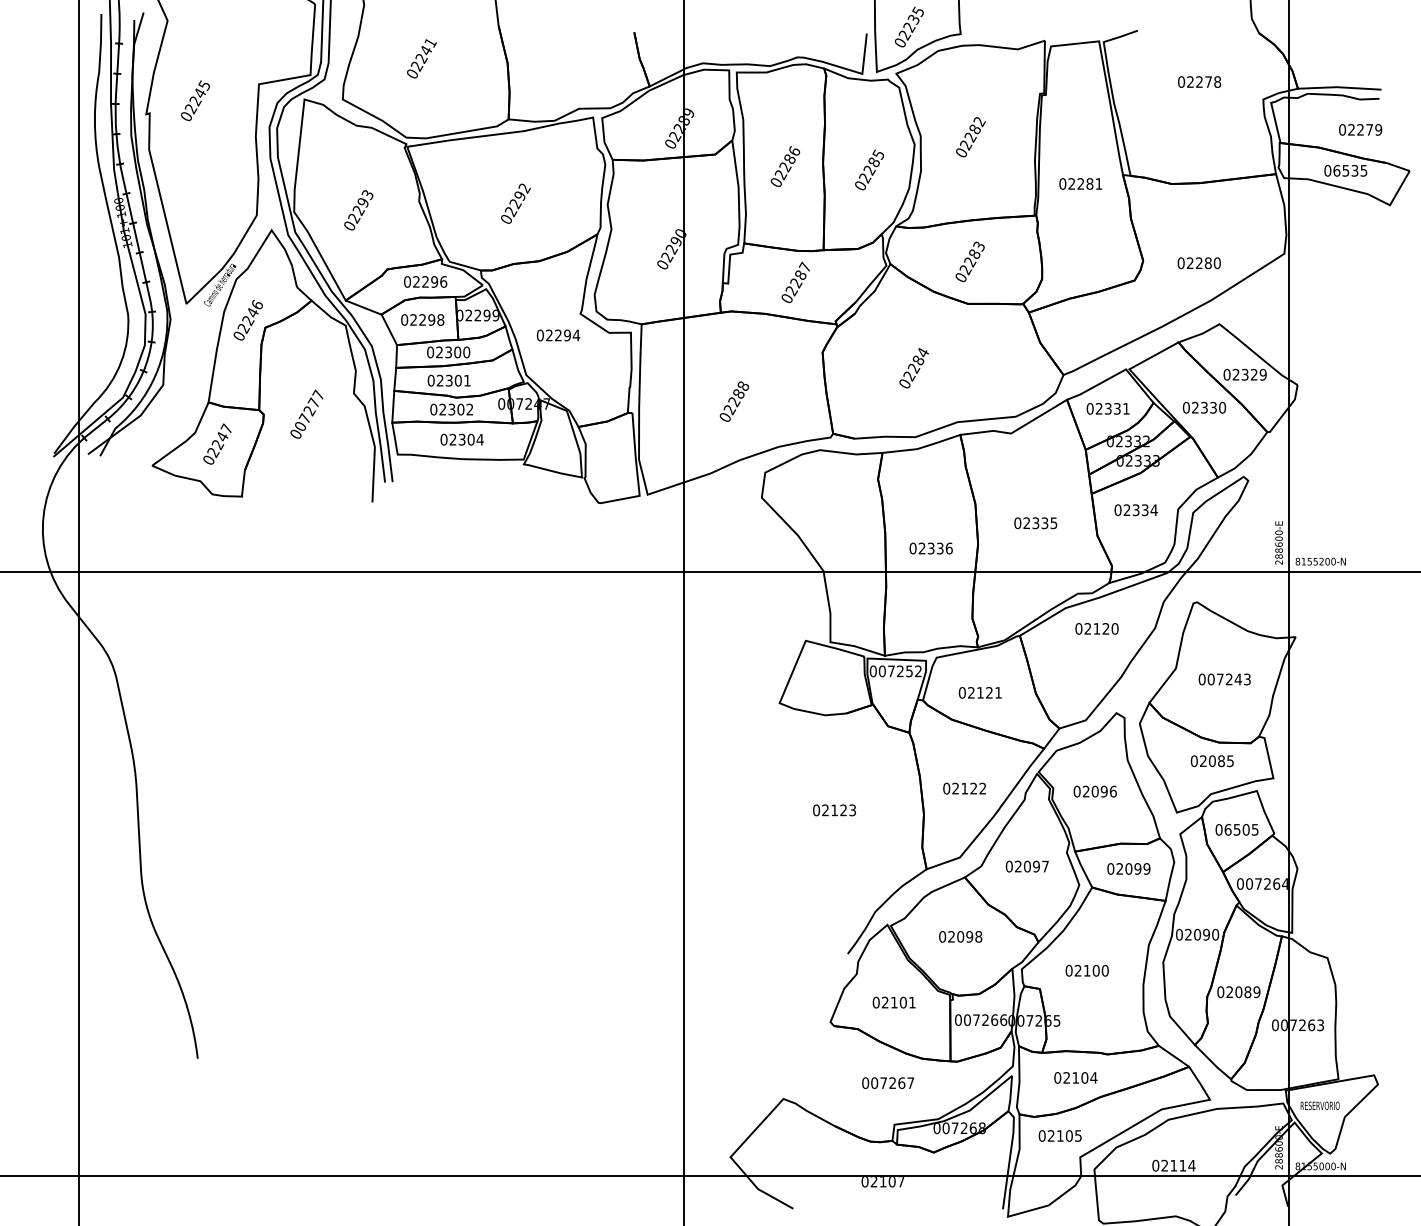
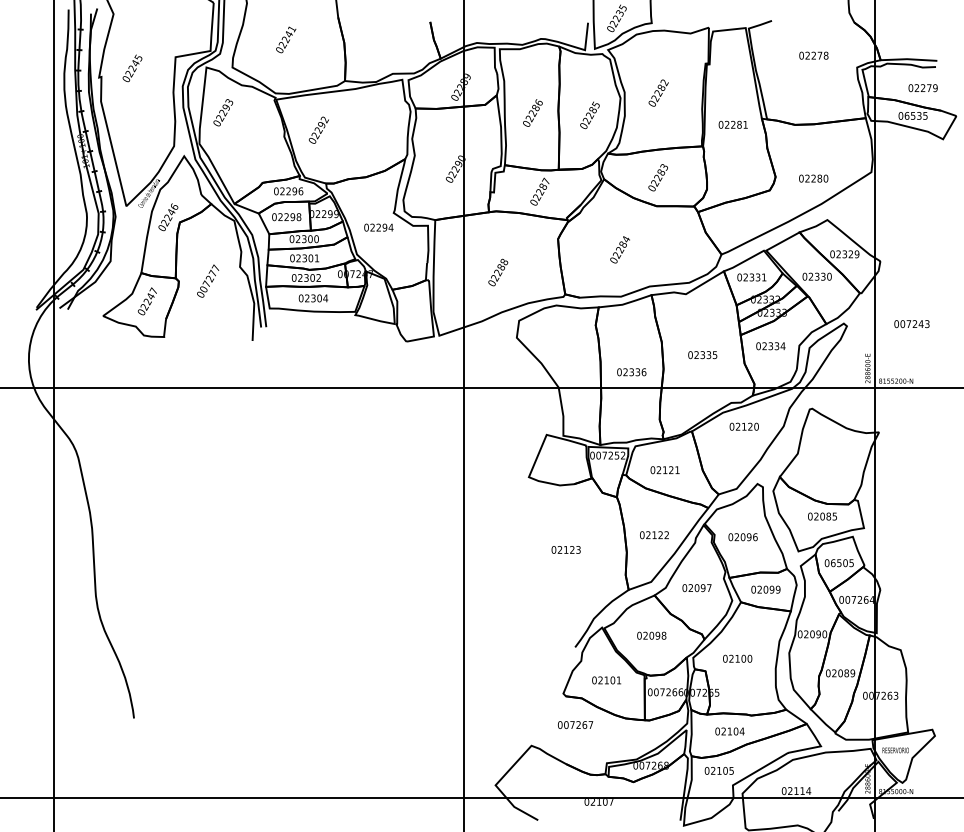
text: (515, 202) -> (318, 129), moved
text: (359, 209) -> (223, 112), moved
text: (1224, 680) -> (911, 324), moved
text: (888, 1082) -> (575, 724), moved

